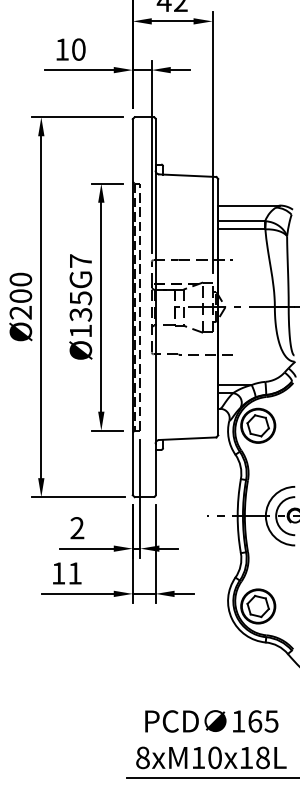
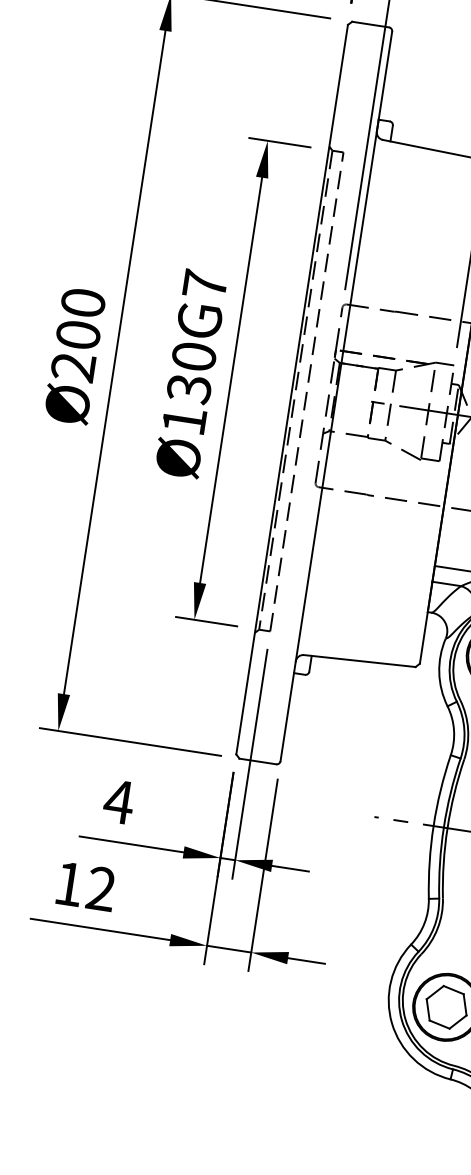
text: (80, 298) -> (193, 357), Ø135G7 -> Ø130G7
text: (76, 528) -> (117, 802), 2 -> 4
text: (74, 573) -> (100, 888), 11 -> 12

